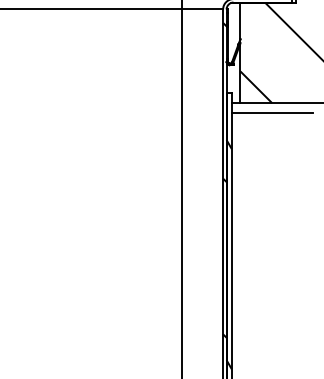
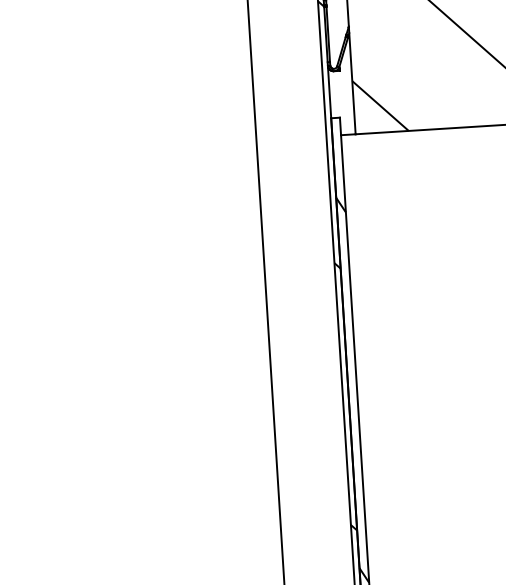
line: (272, 113) -> (410, 148), removed

